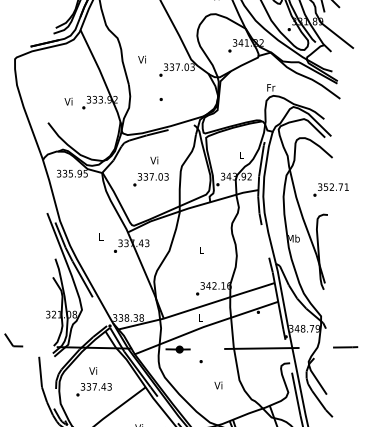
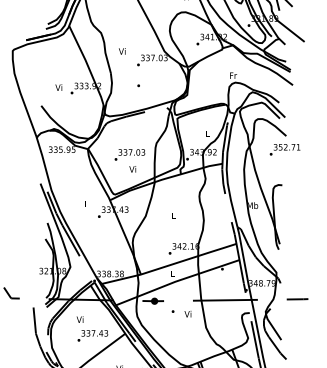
text: (154, 160) -> (132, 169), moved
text: (330, 189) -> (284, 149), moved
text: (217, 385) -> (187, 314), moved
text: (93, 389) -> (92, 335), moved

